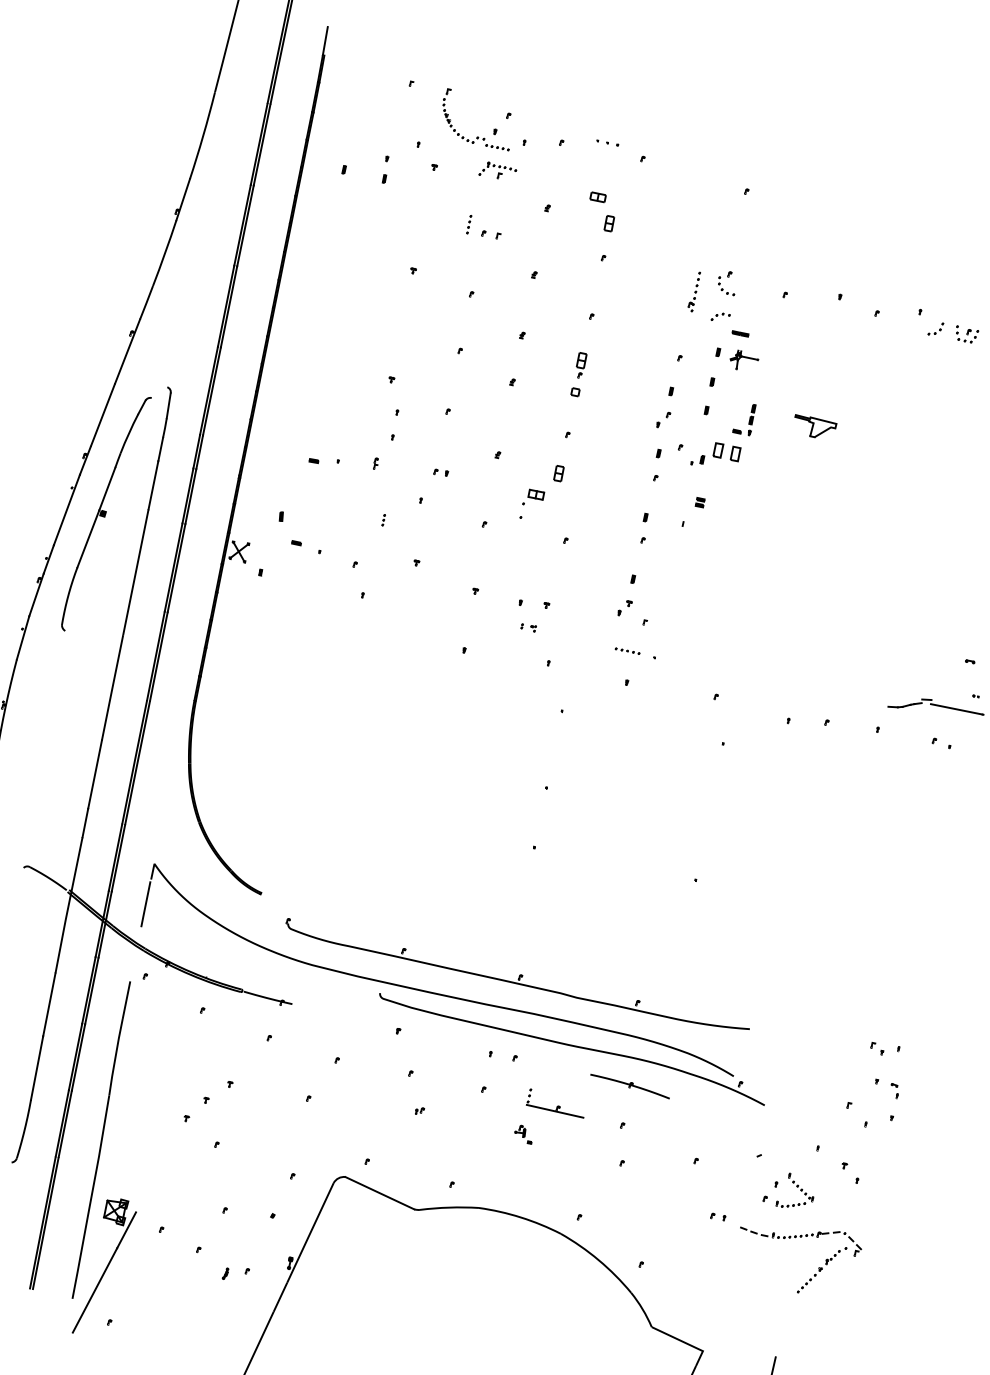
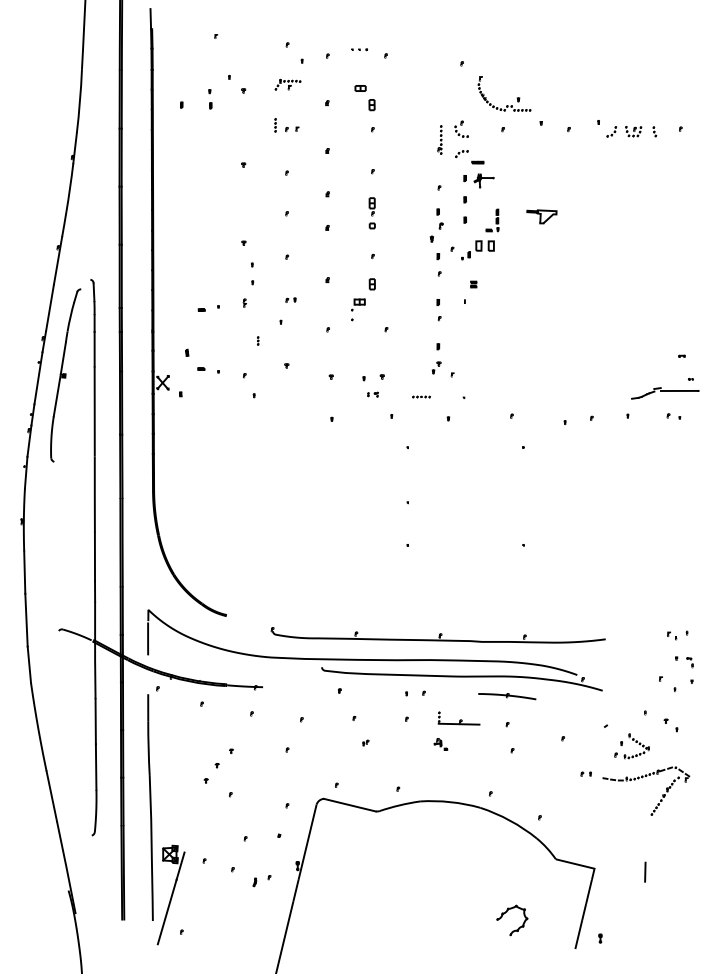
part: (476, 136) -> (506, 105), moved
part: (663, 419) -> (436, 232), size x1.6
part: (627, 650) -> (421, 396), moved
part: (516, 976) -> (437, 635), moved

